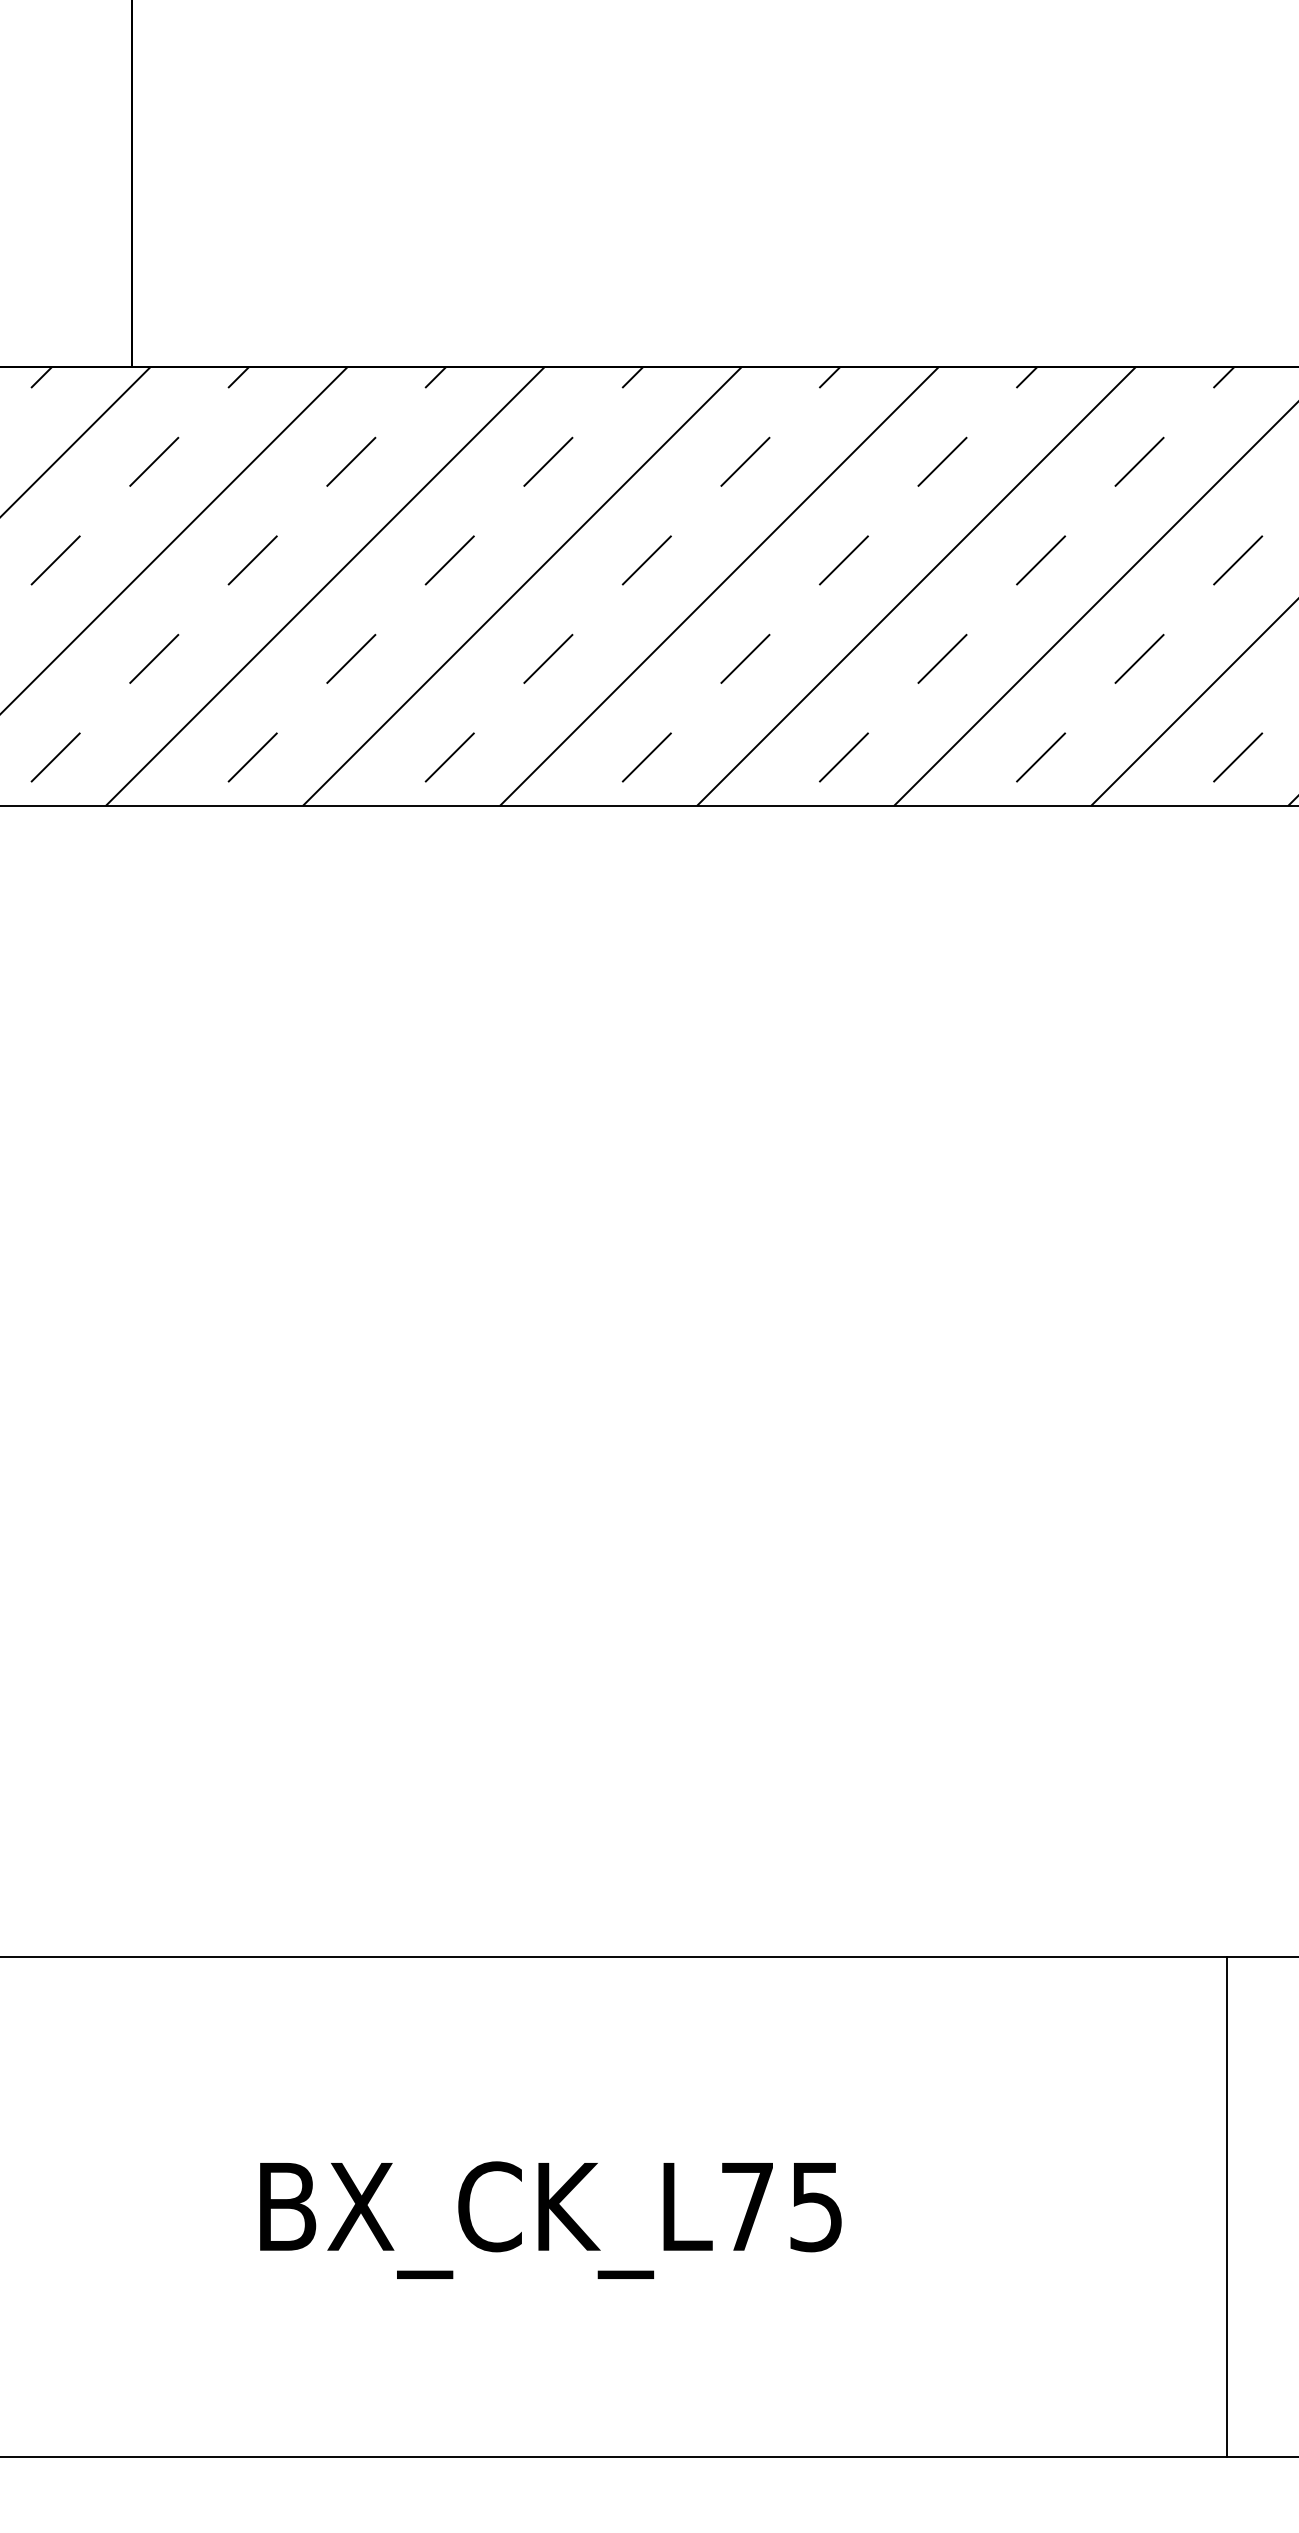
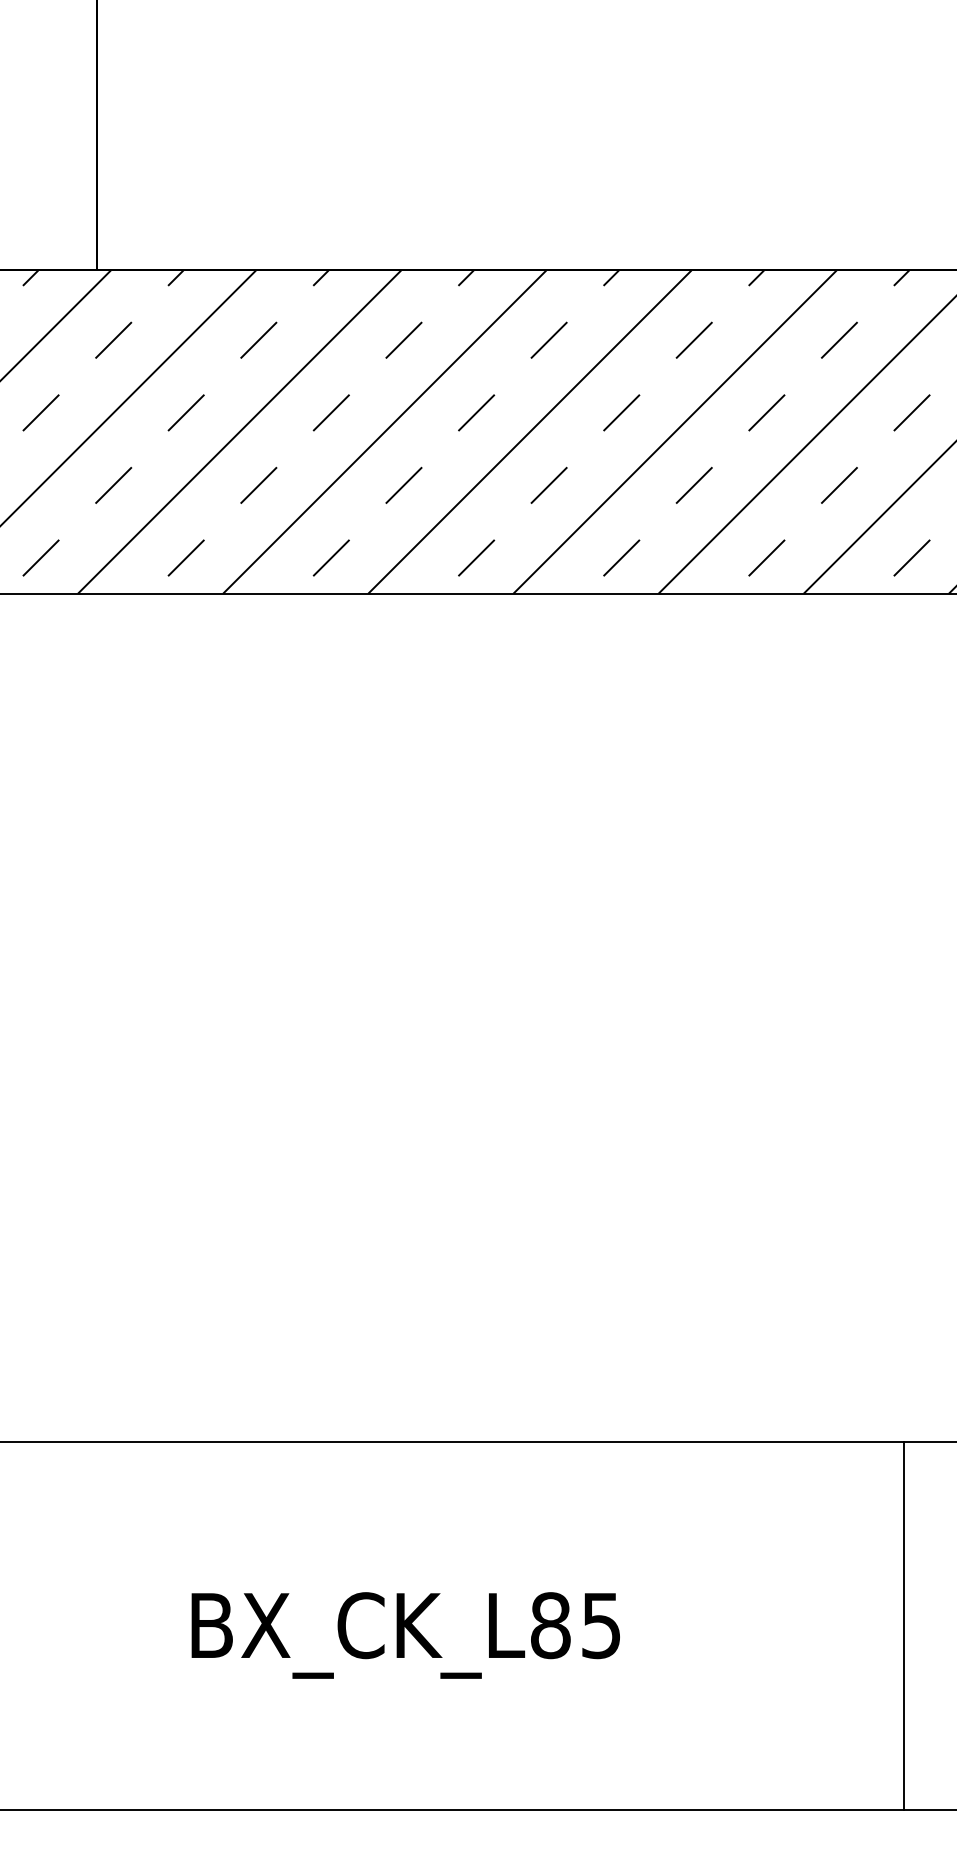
text: (747, 2206) -> (550, 1625), BX_CK_L75 -> BX_CK_L85

